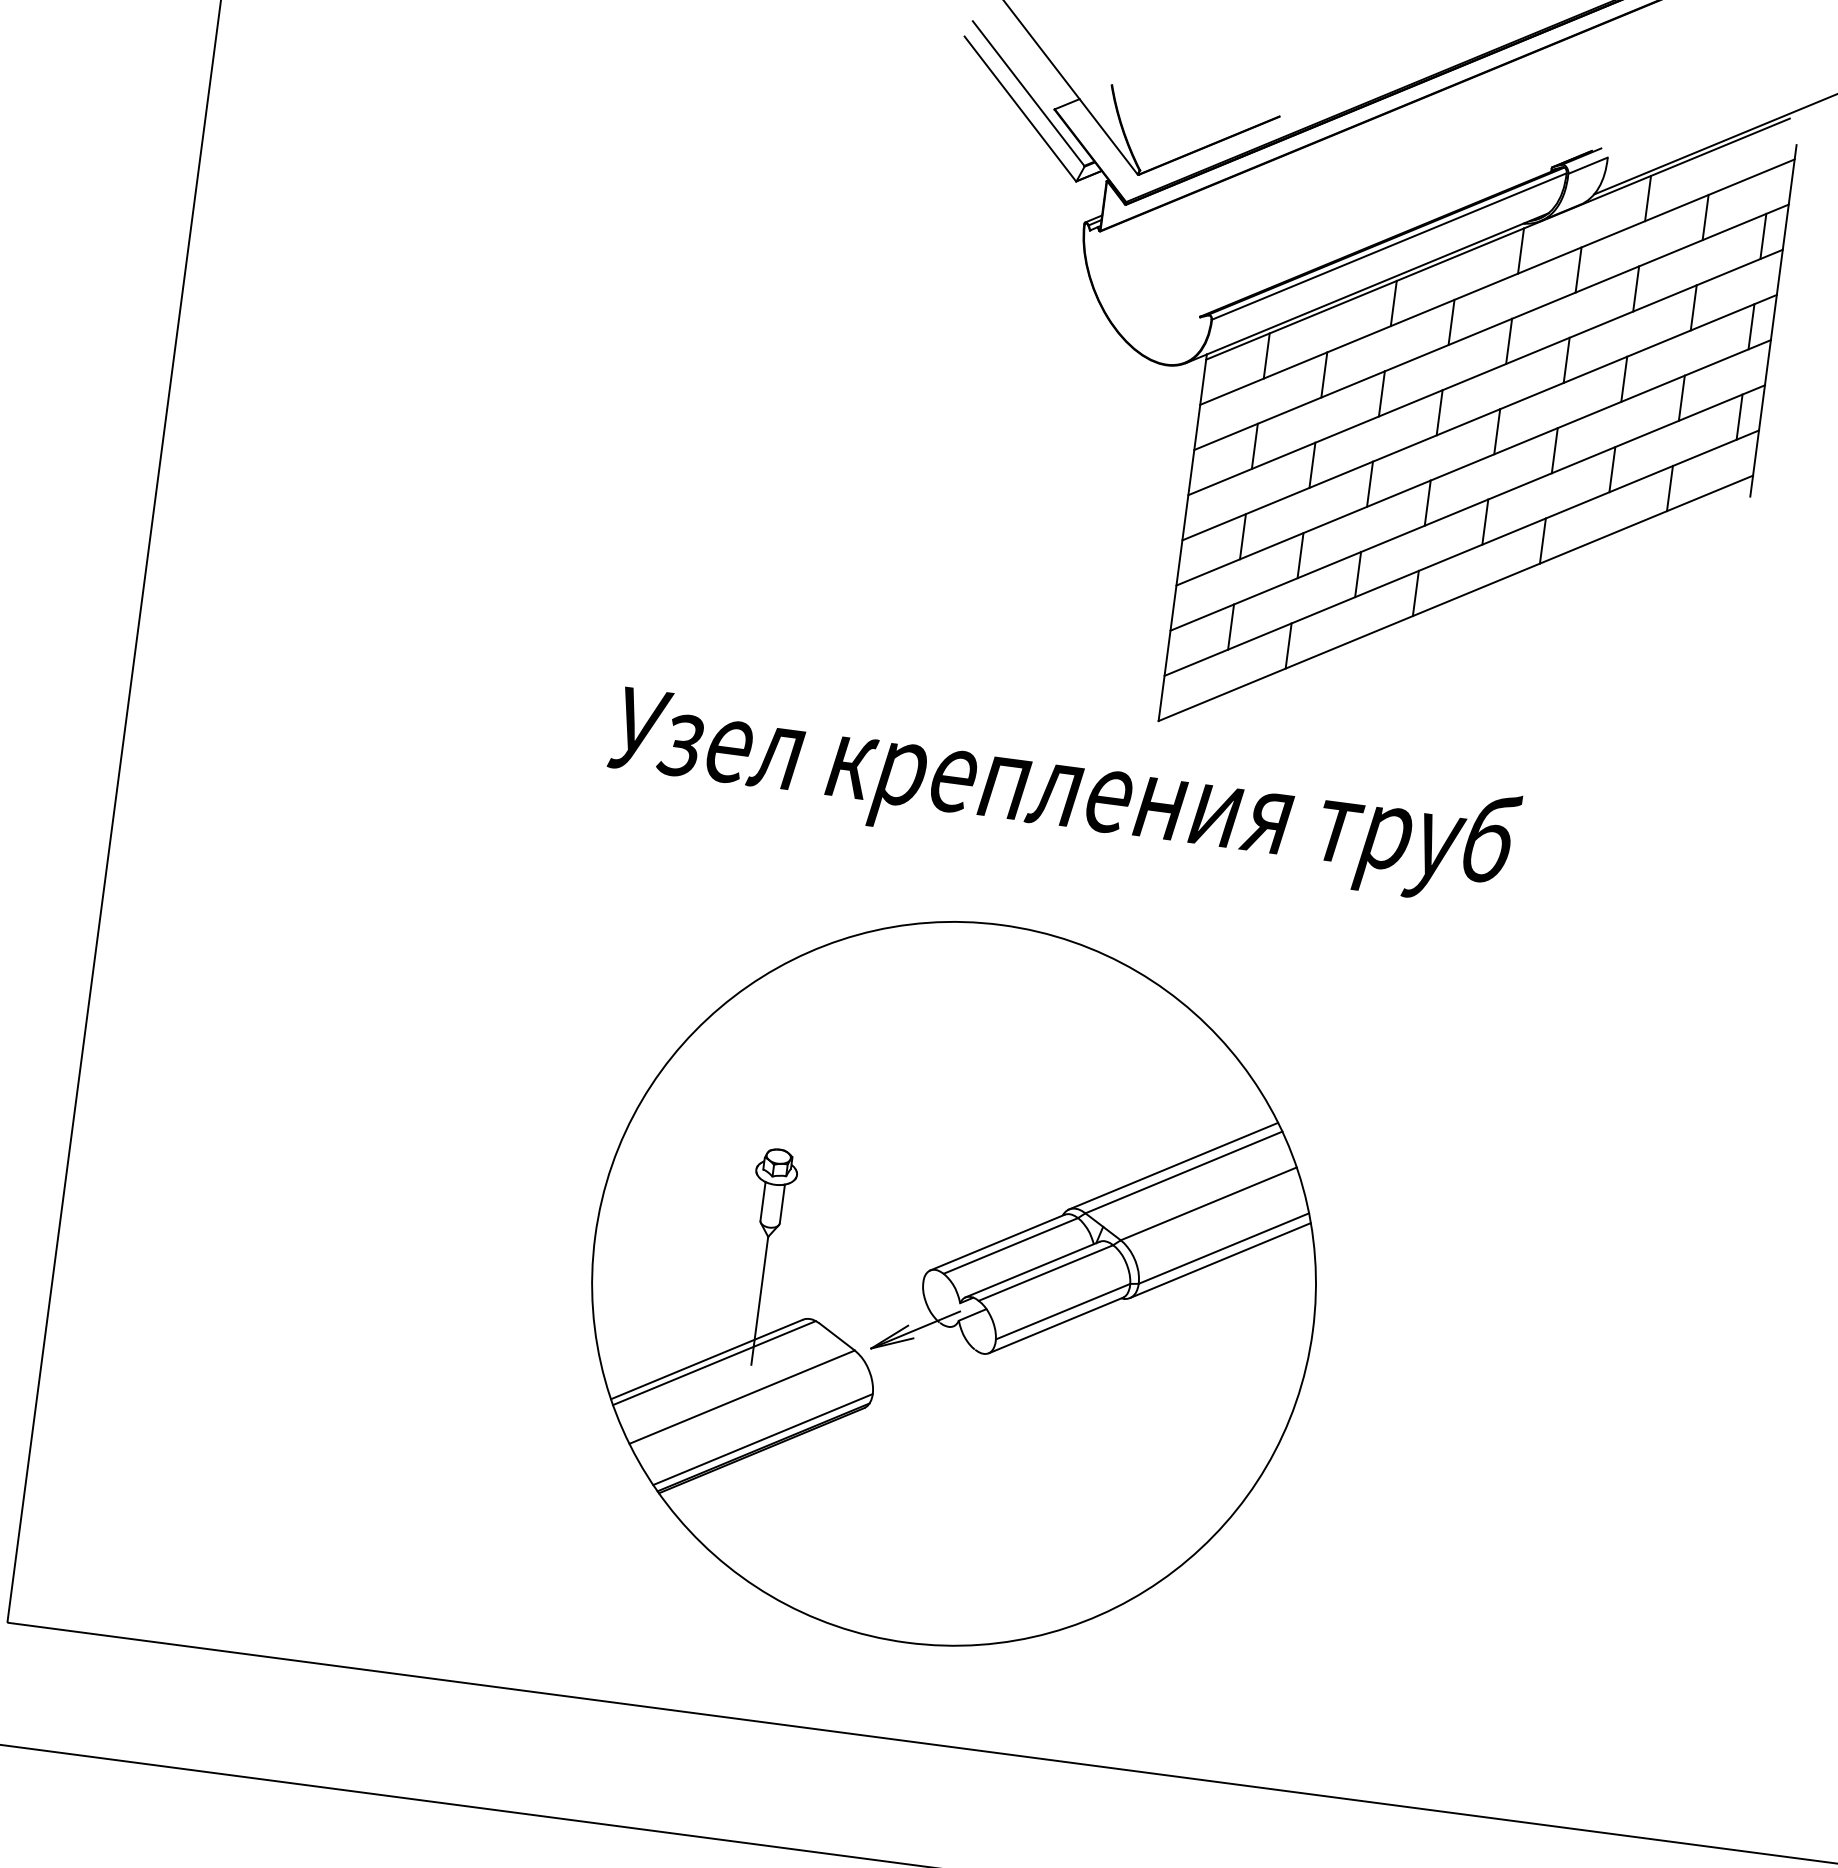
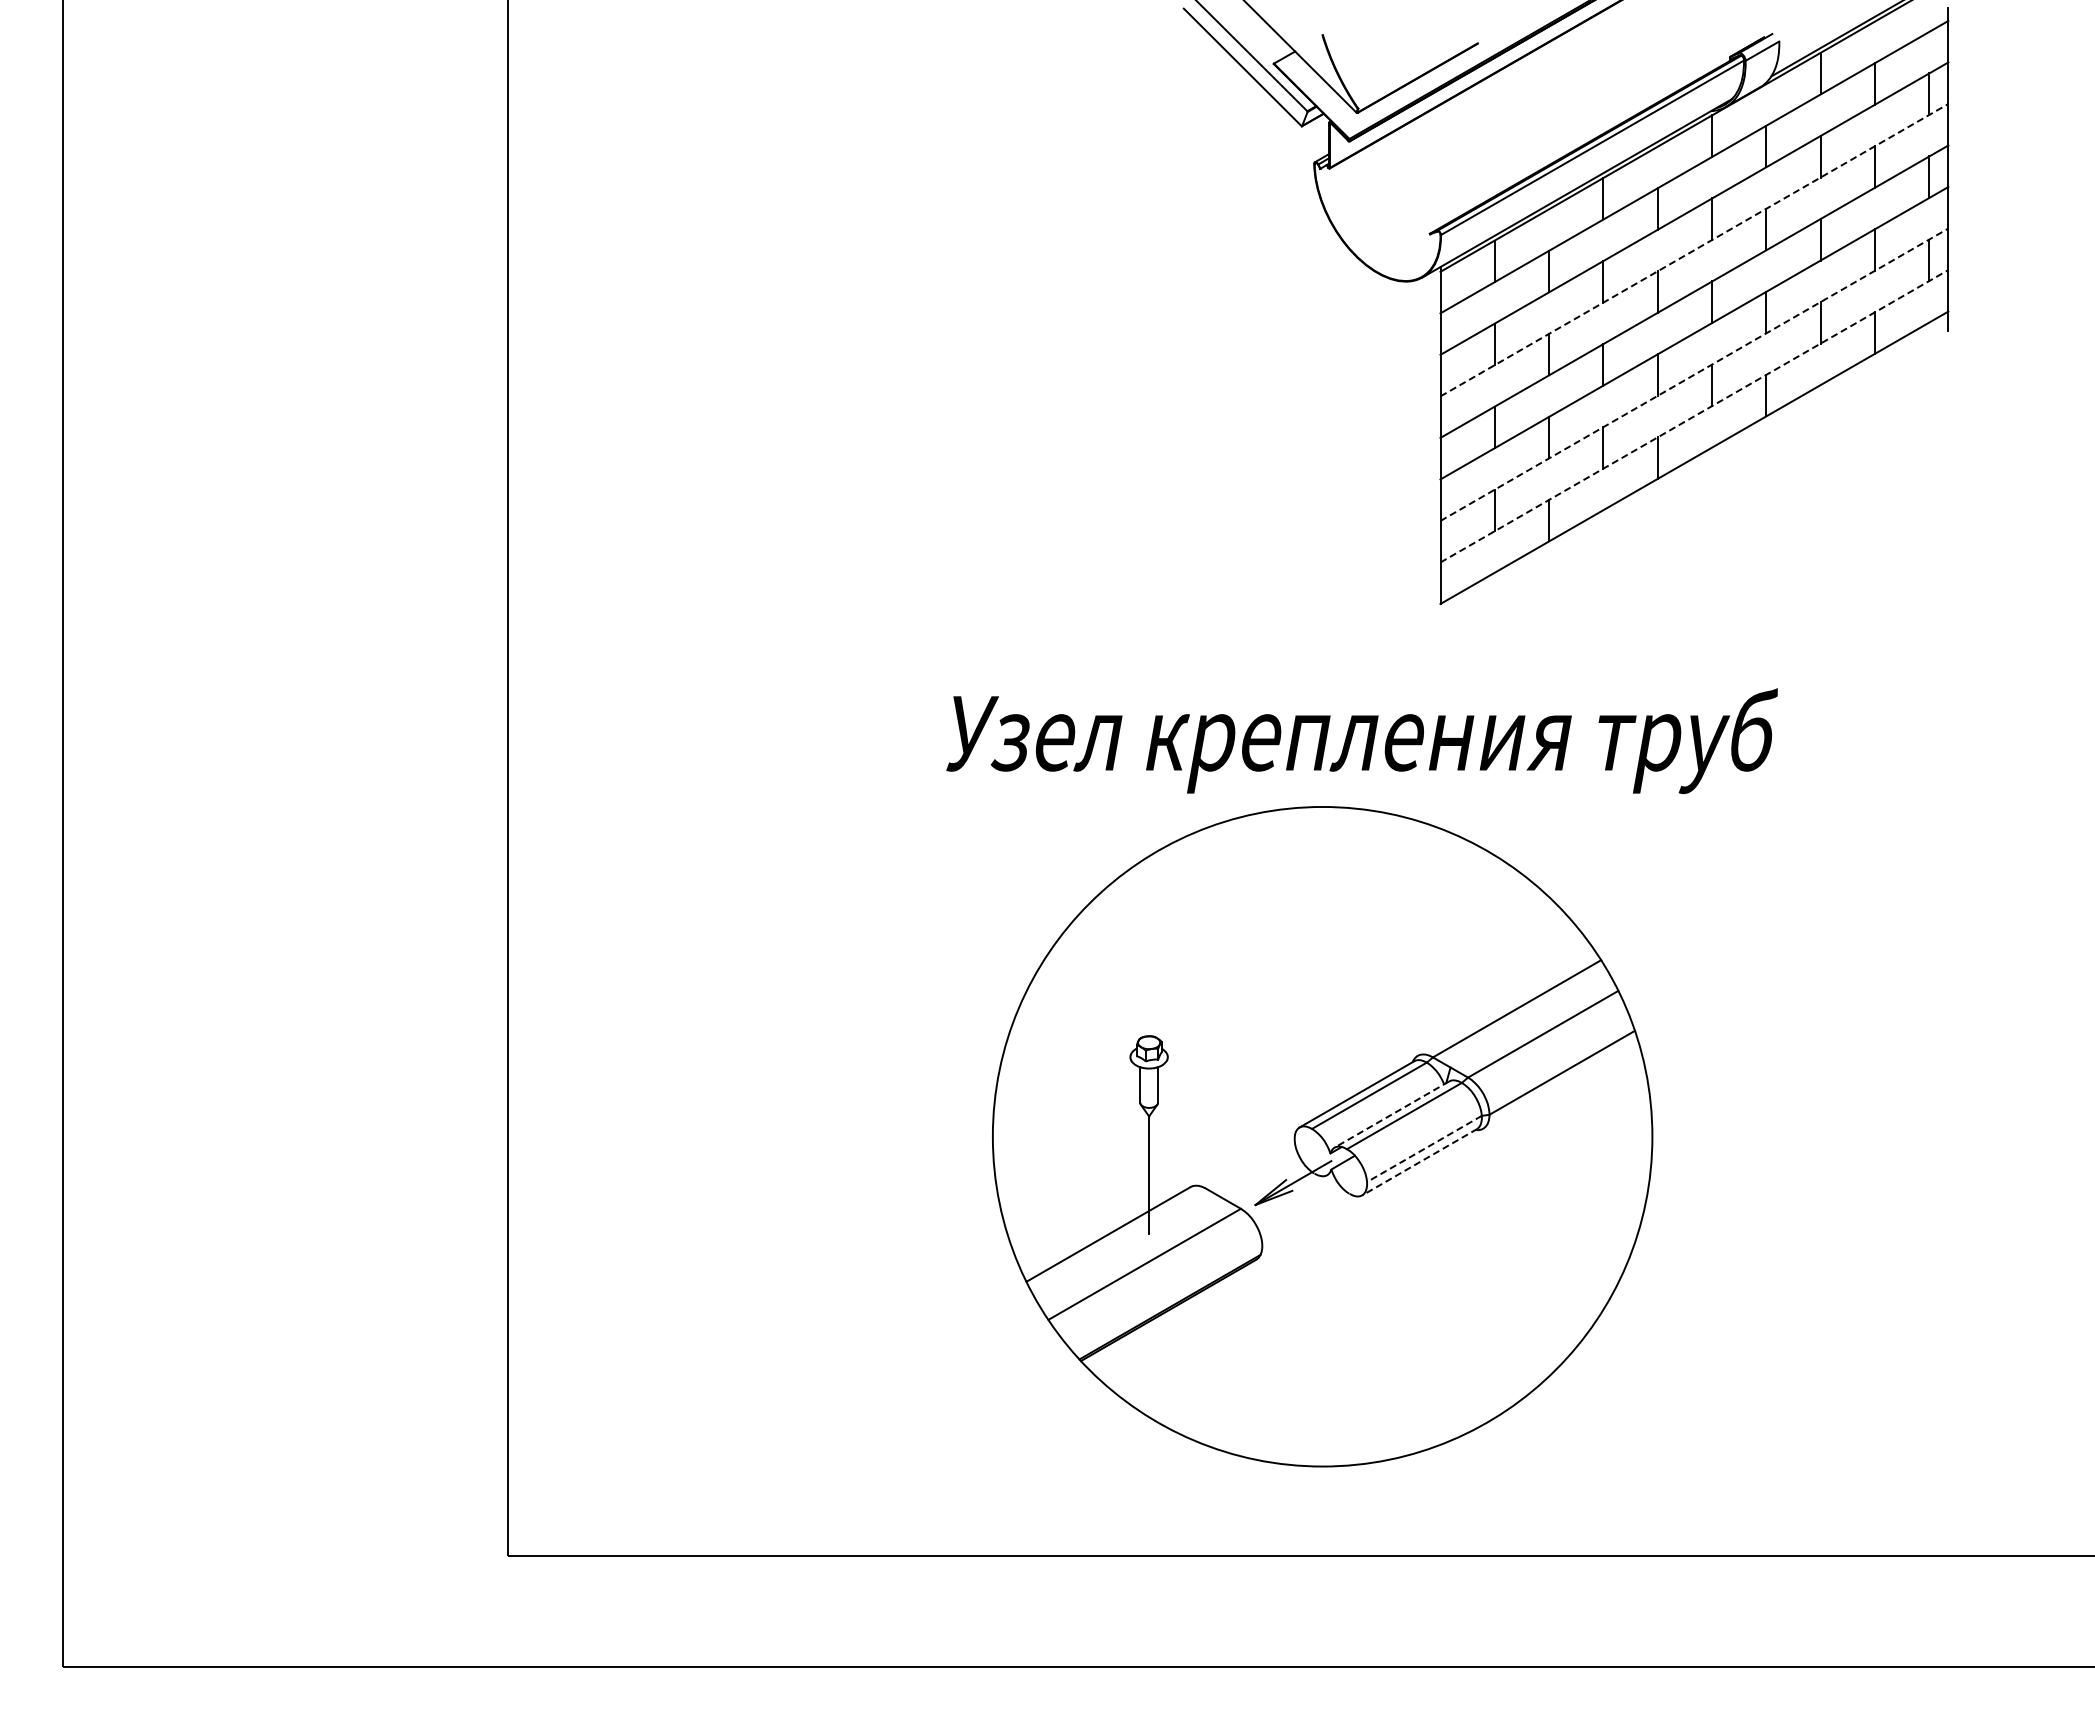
line: (1485, 371) -> (1694, 249), solid -> dashed
line: (1467, 507) -> (1694, 374), solid -> dashed
line: (1461, 553) -> (1694, 416), solid -> dashed
text: (1062, 793) -> (1361, 740), moved
line: (1173, 1166) -> (1506, 1004), removed
line: (1220, 1259) -> (1560, 1083), removed
line: (1032, 1269) -> (1391, 1114), solid -> dashed
line: (1063, 1312) -> (1424, 1149), solid -> dashed
line: (1055, 1325) -> (1419, 1162), solid -> dashed
line: (714, 1362) -> (1115, 1236), removed
line: (762, 1439) -> (1168, 1300), removed

